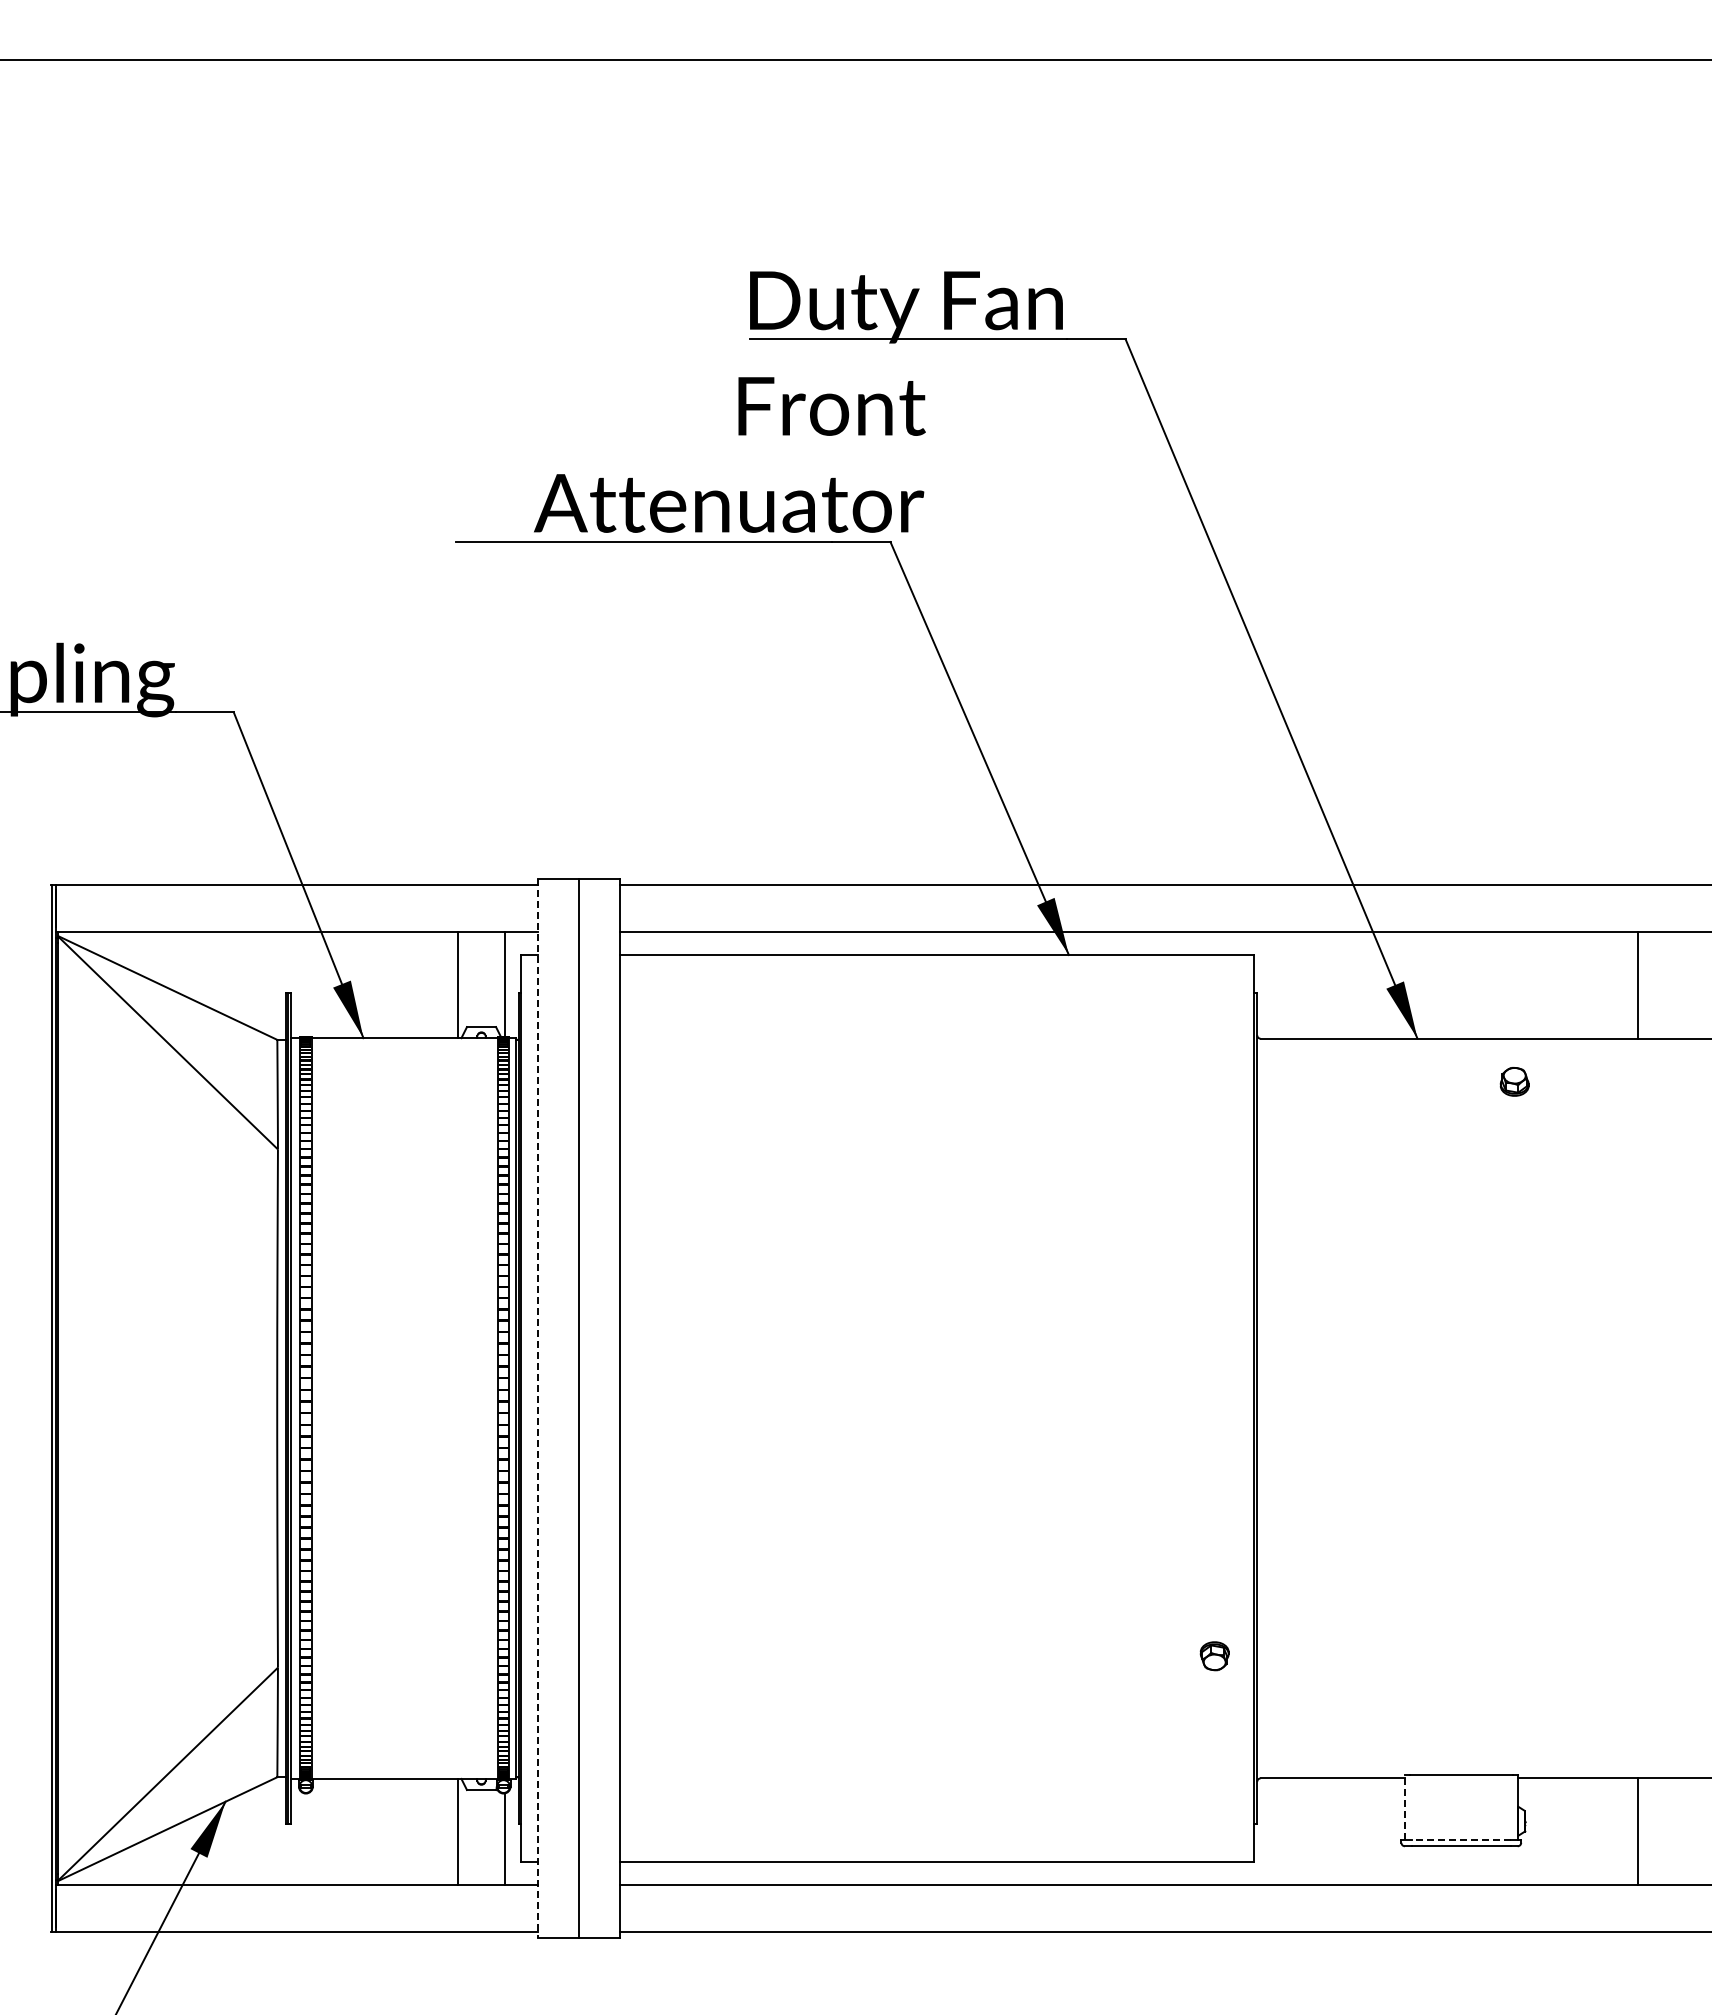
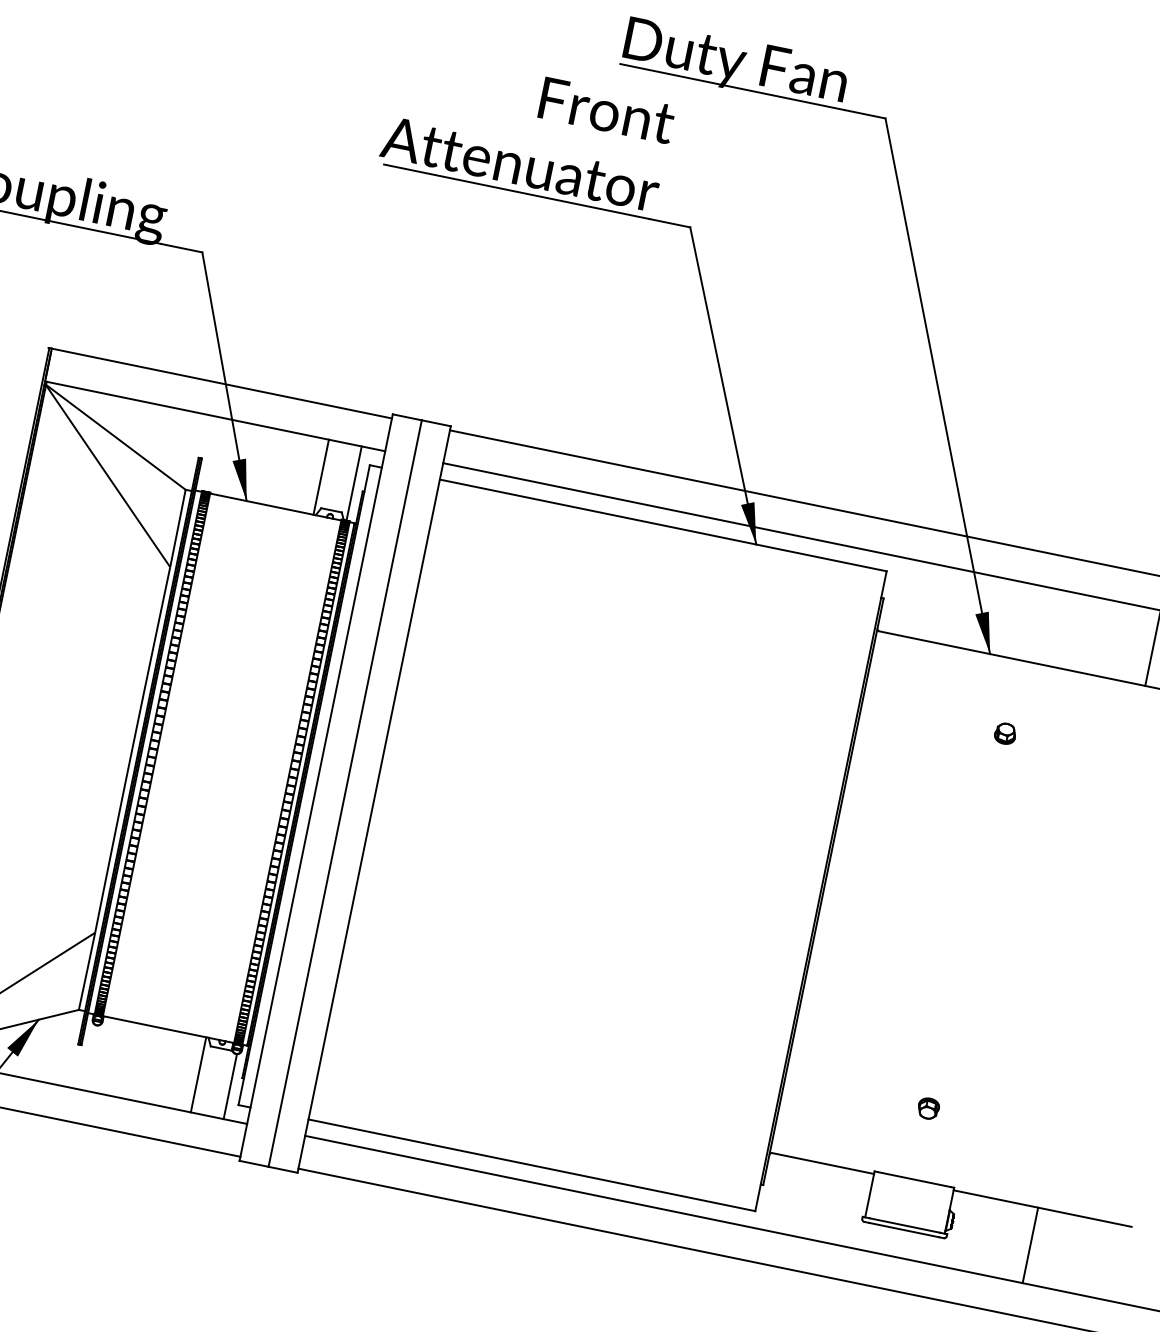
text: (729, 454) -> (527, 129), moved
part: (1514, 1081) -> (1005, 733), moved
line: (538, 1409) -> (316, 788), dashed -> solid
part: (1214, 1656) -> (928, 1108), moved
line: (1404, 1807) -> (869, 1194), dashed -> solid
line: (1461, 1839) -> (905, 1225), dashed -> solid

